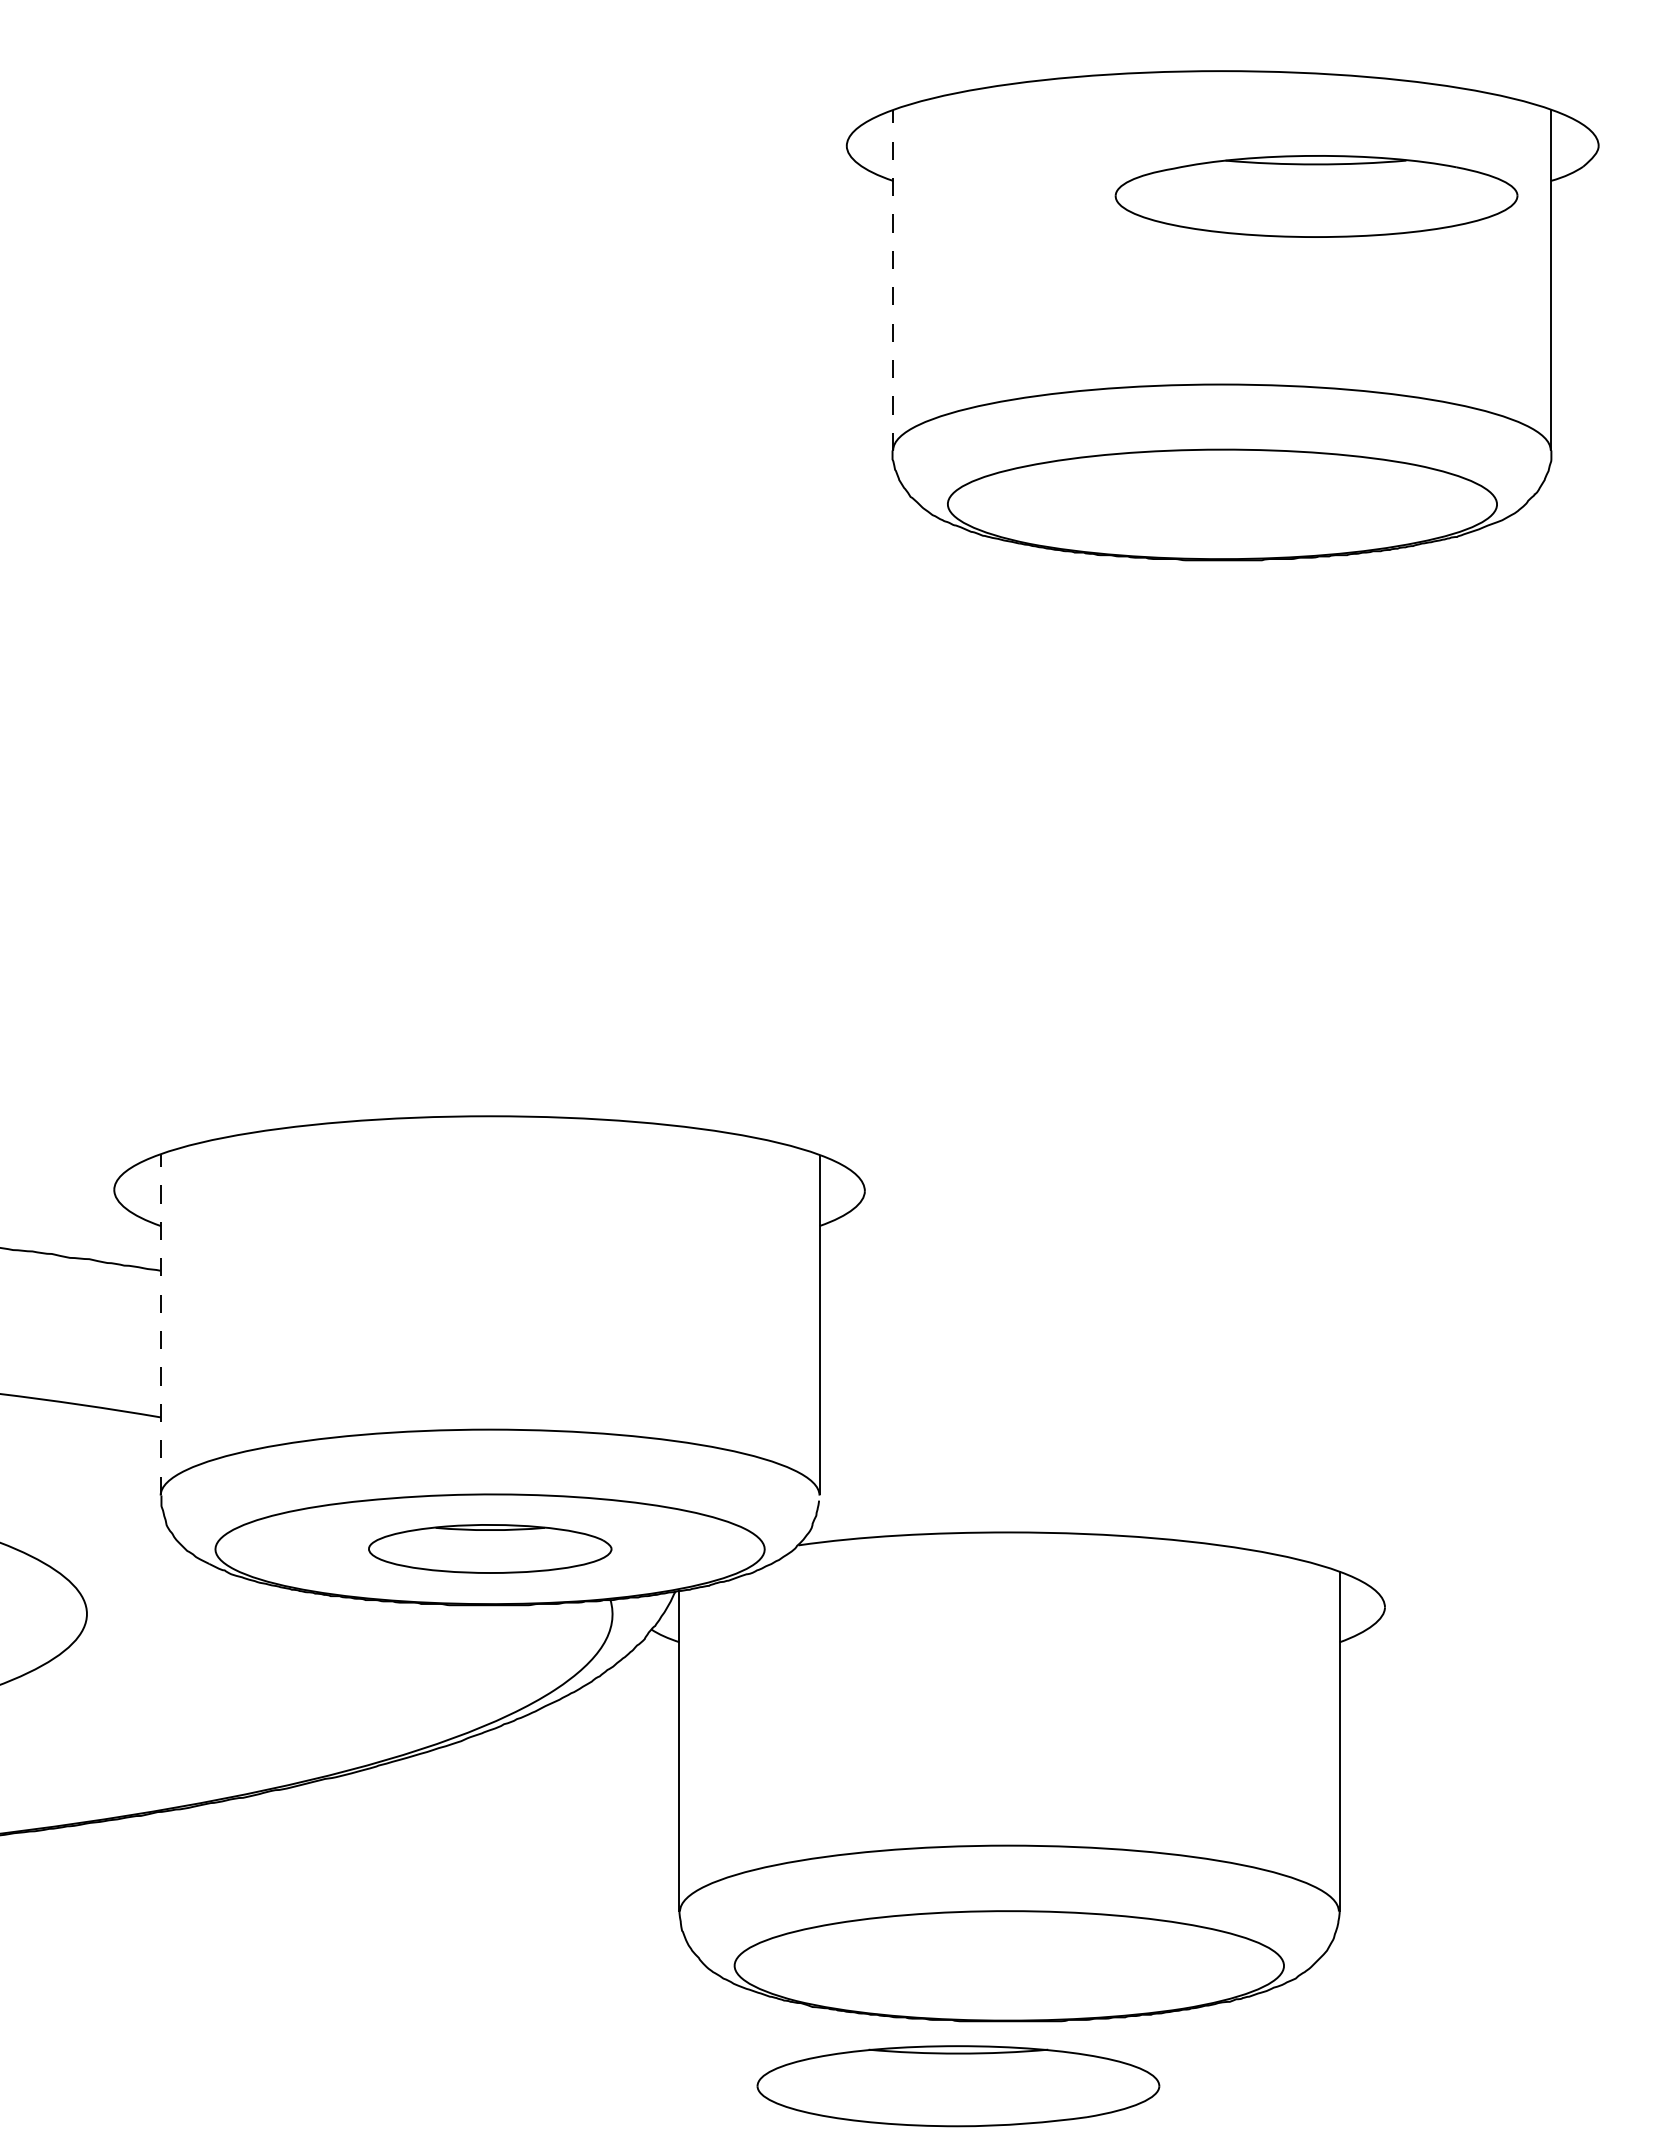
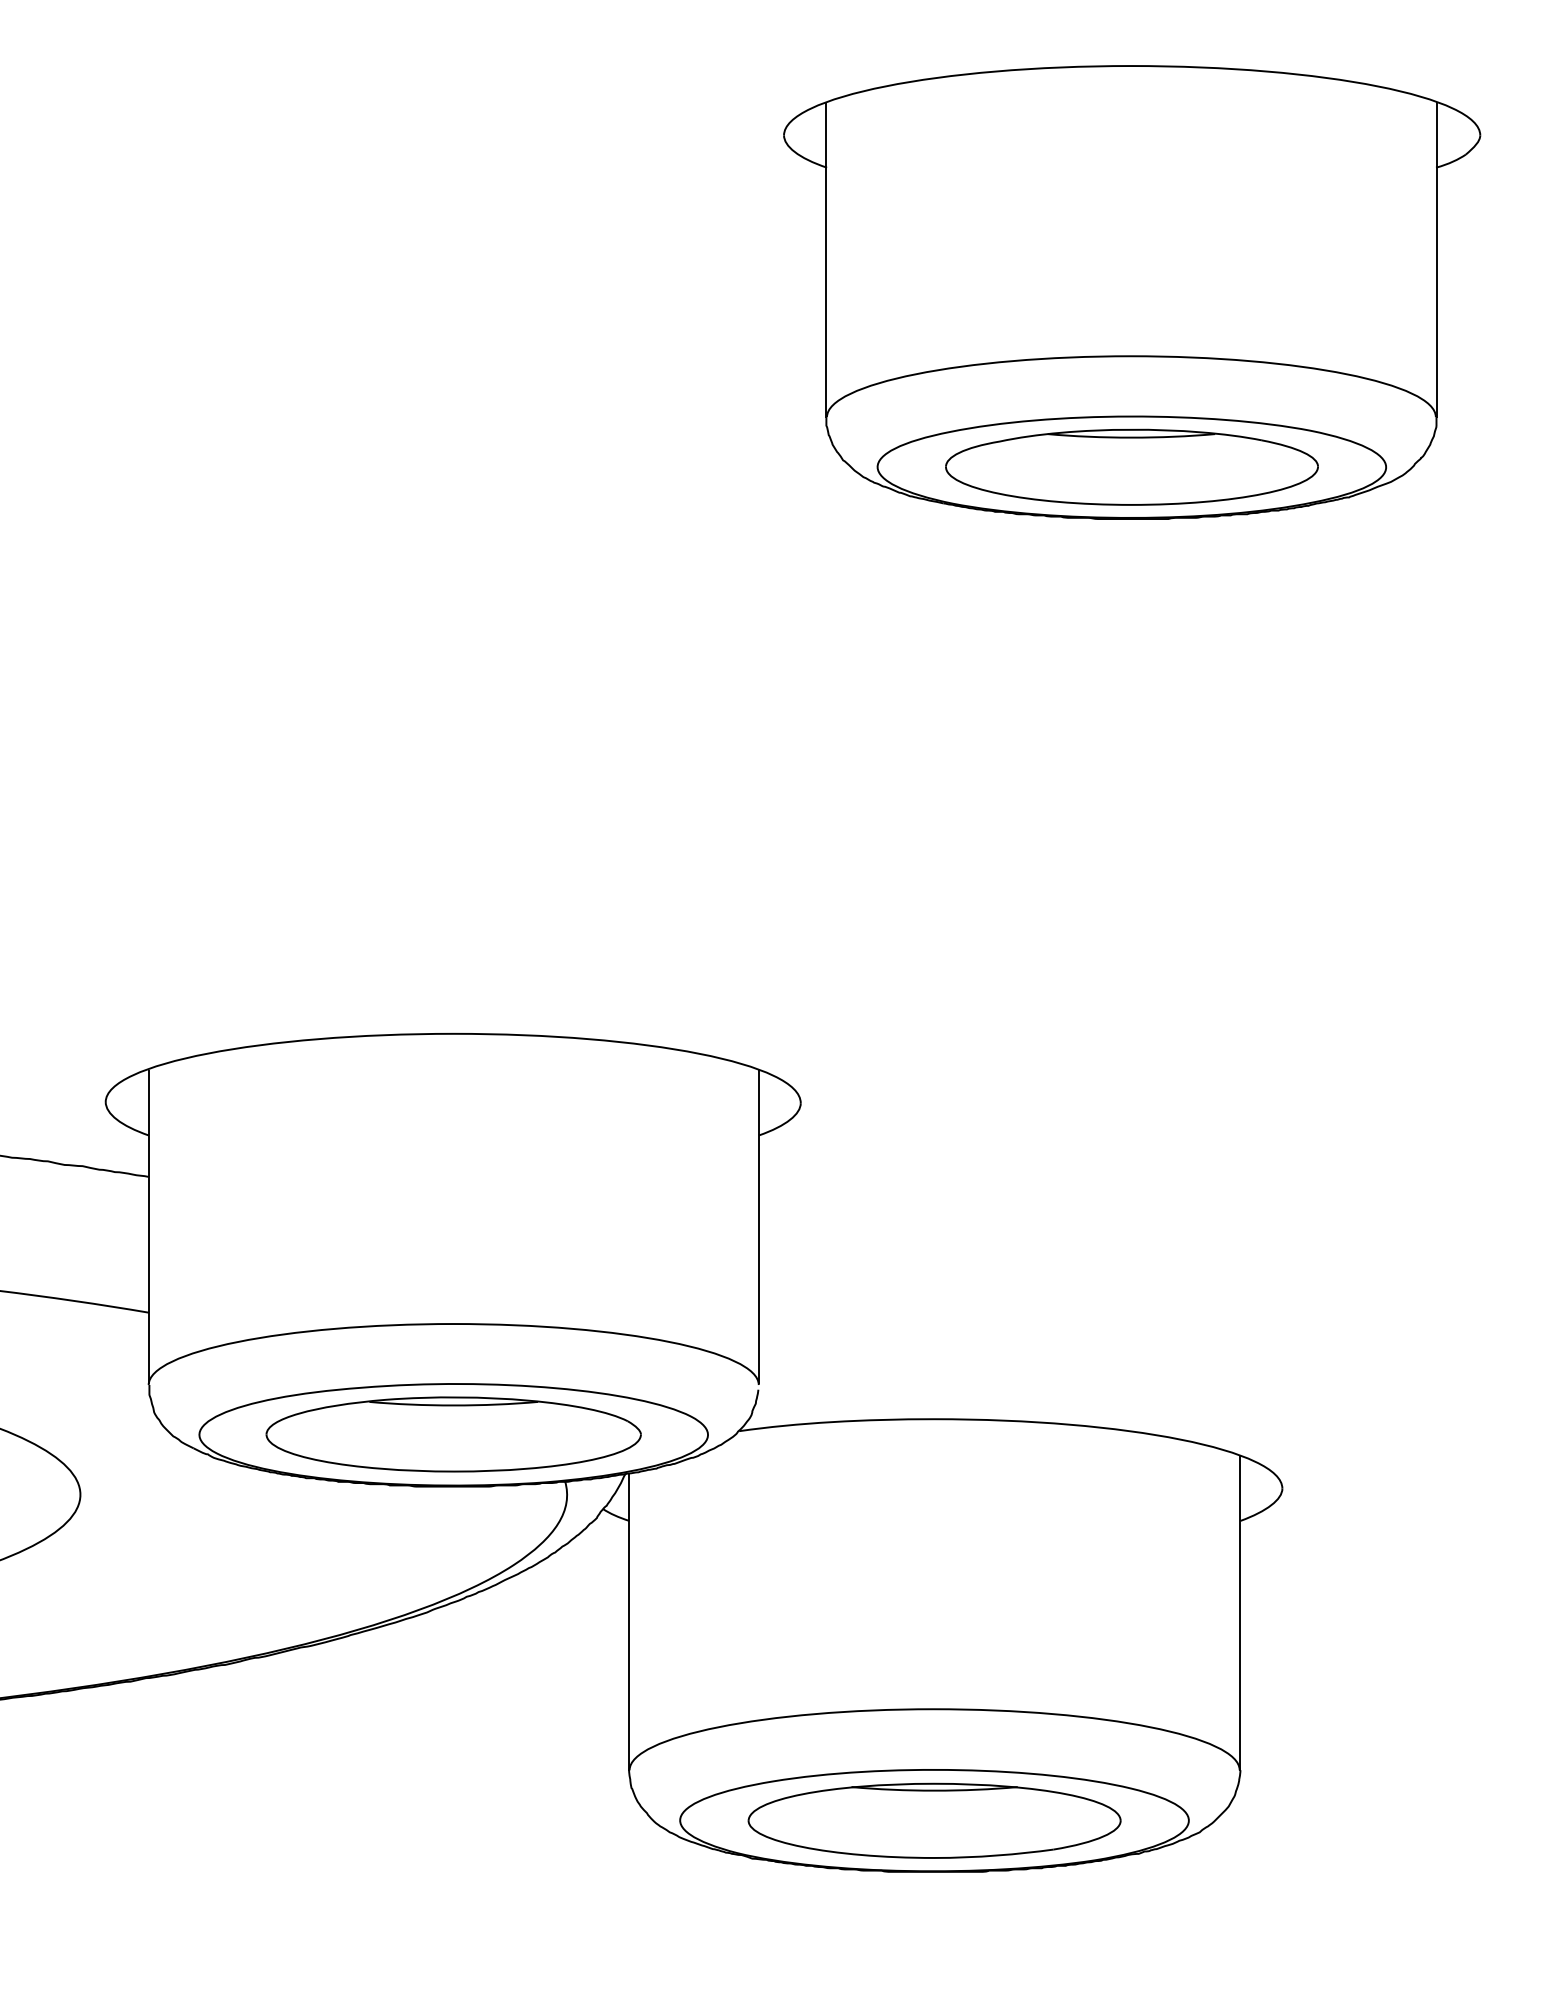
part: (1316, 196) -> (1131, 467), moved
line: (892, 280) -> (826, 259), dashed -> solid
line: (161, 1324) -> (149, 1226), dashed -> solid
part: (490, 1548) -> (454, 1434), size x1.67
part: (958, 2086) -> (934, 1821), moved

